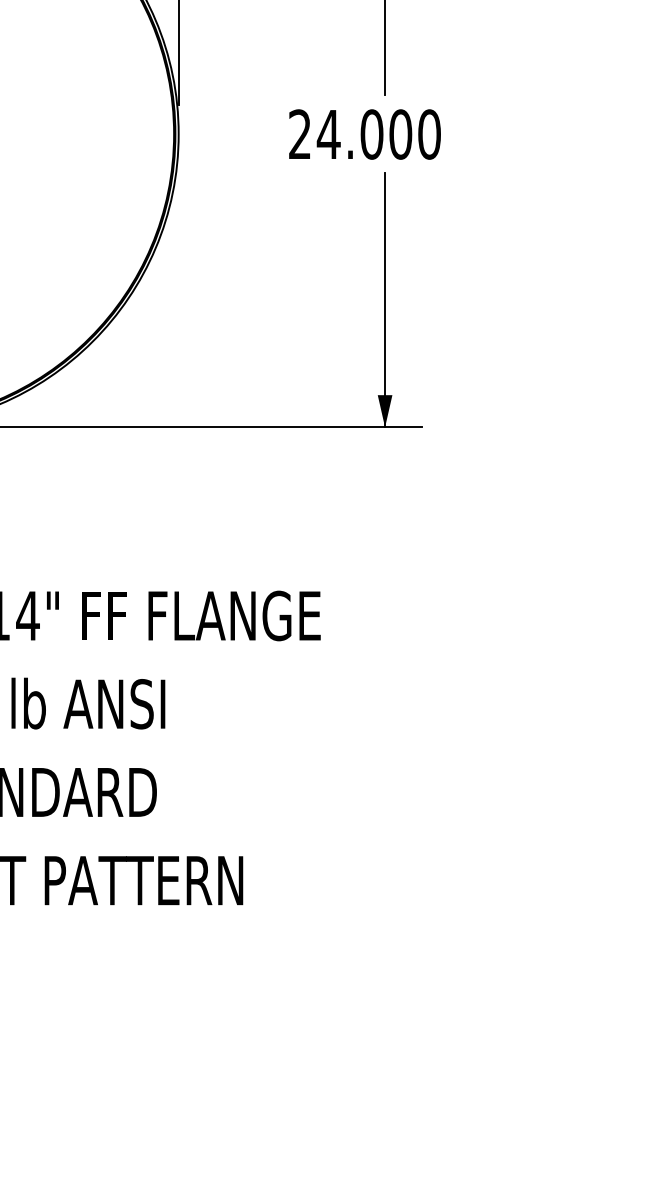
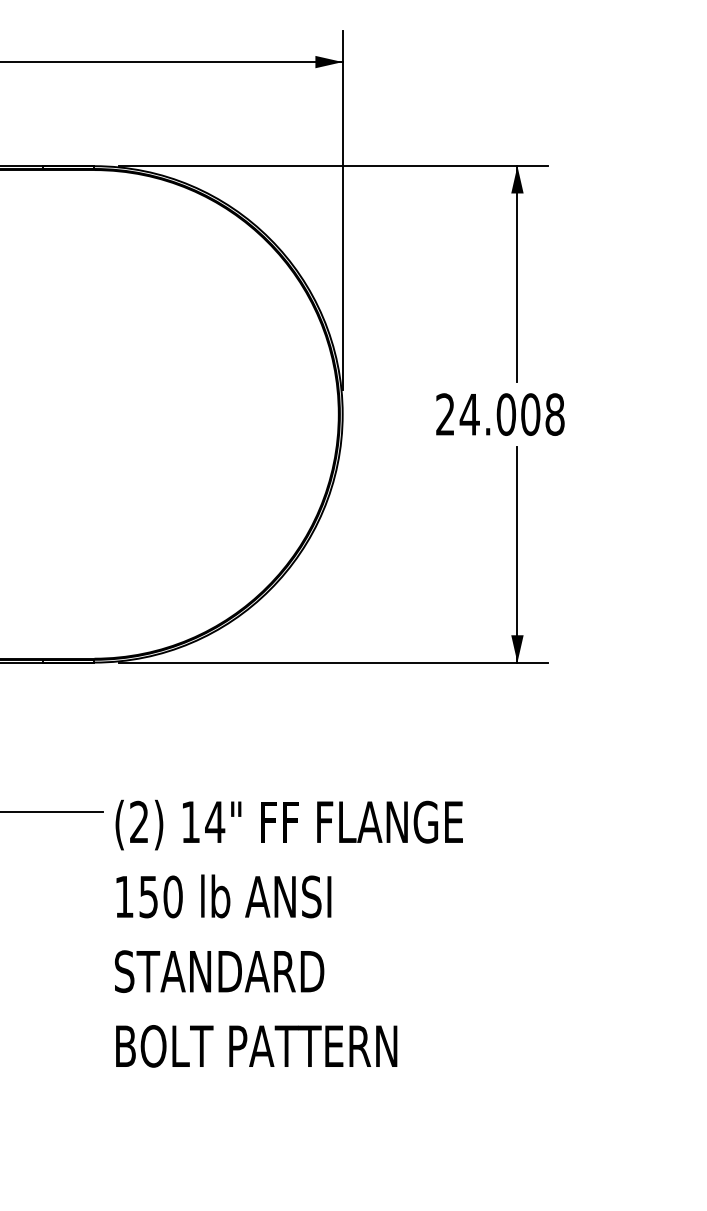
text: (428, 134) -> (554, 414), 24.000 -> 24.008

